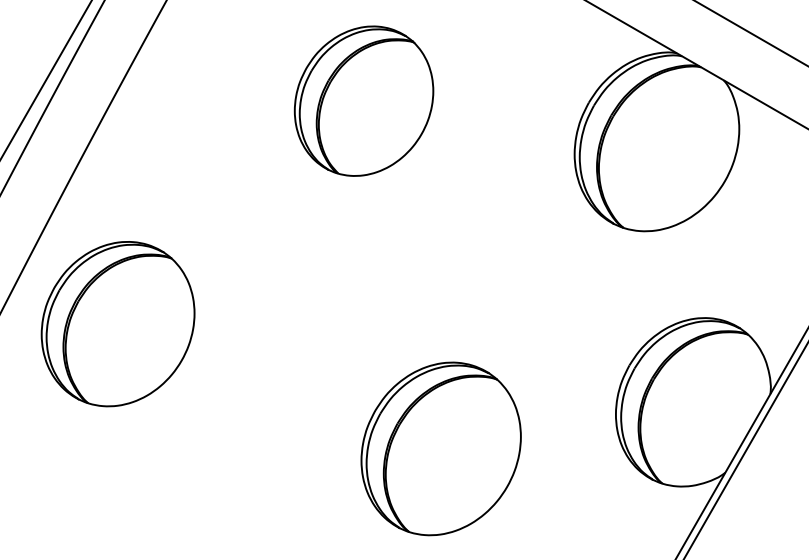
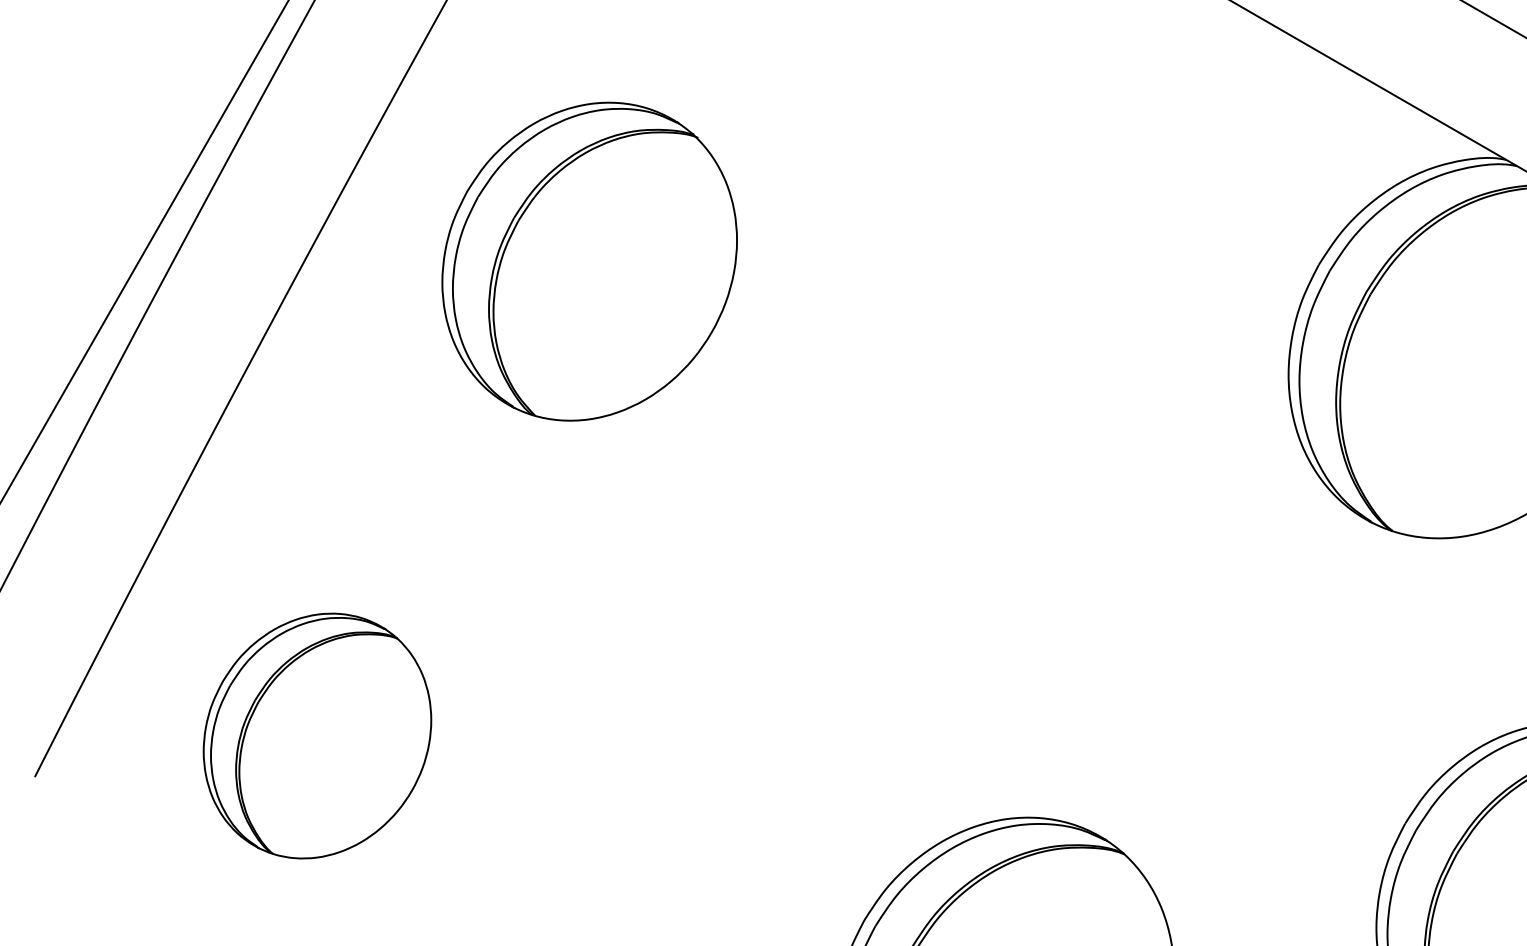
part: (363, 100) -> (588, 260), moved
part: (117, 324) -> (316, 736), size x0.7

